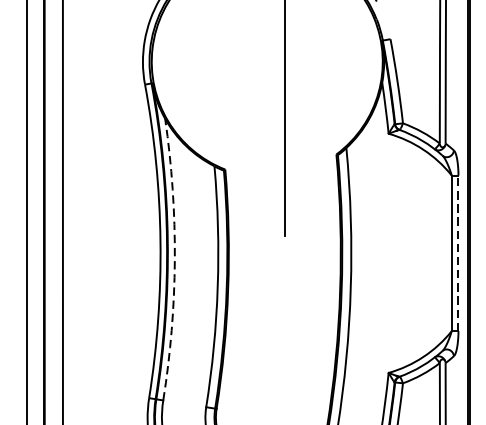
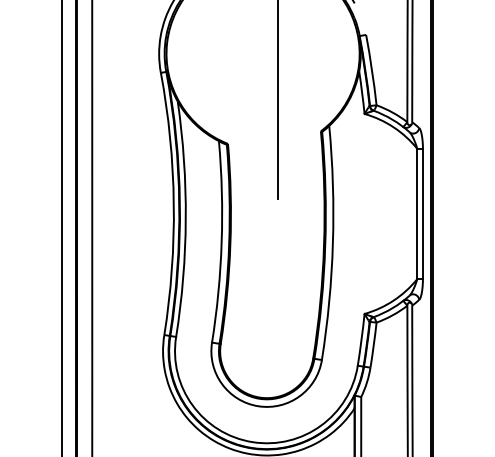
line: (457, 252) -> (422, 213), dashed -> solid
arc: (174, 259) -> (185, 219), dashed -> solid

